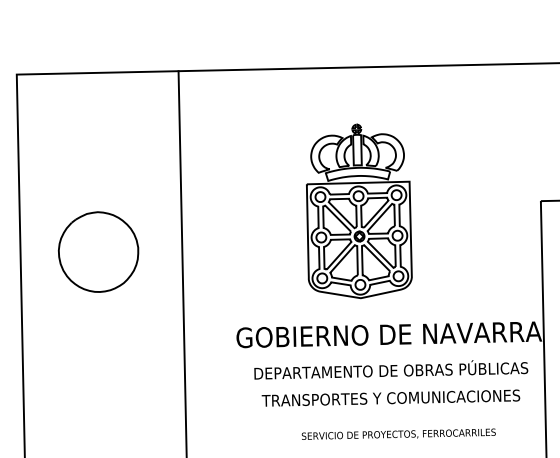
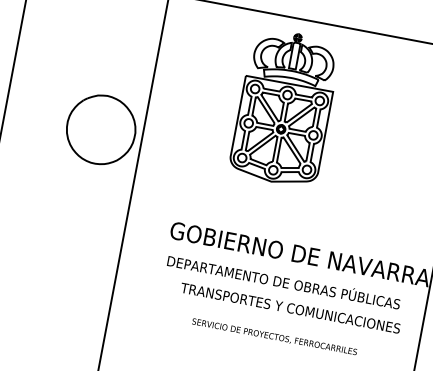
part: (359, 211) -> (285, 108), moved
part: (98, 251) -> (101, 129), moved
text: (391, 369) -> (284, 281), moved
text: (398, 433) -> (274, 336), moved

